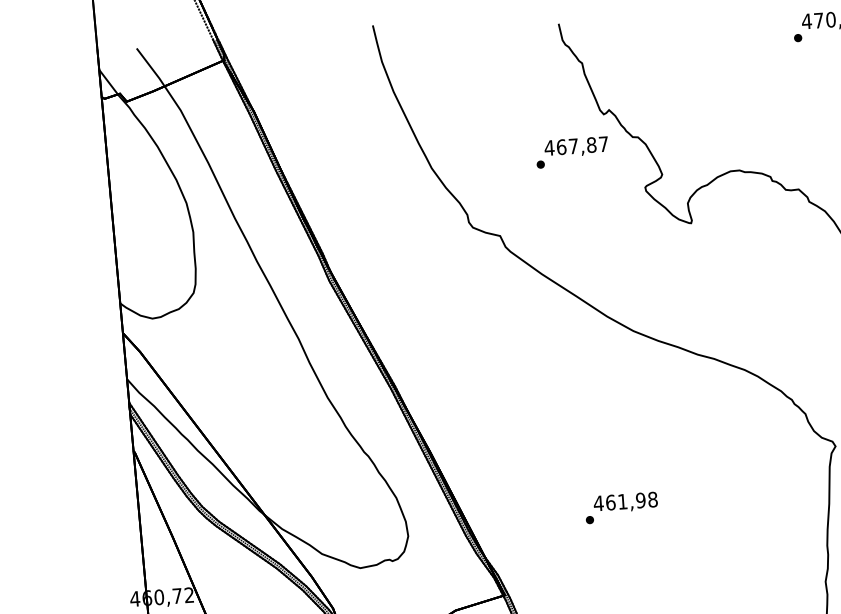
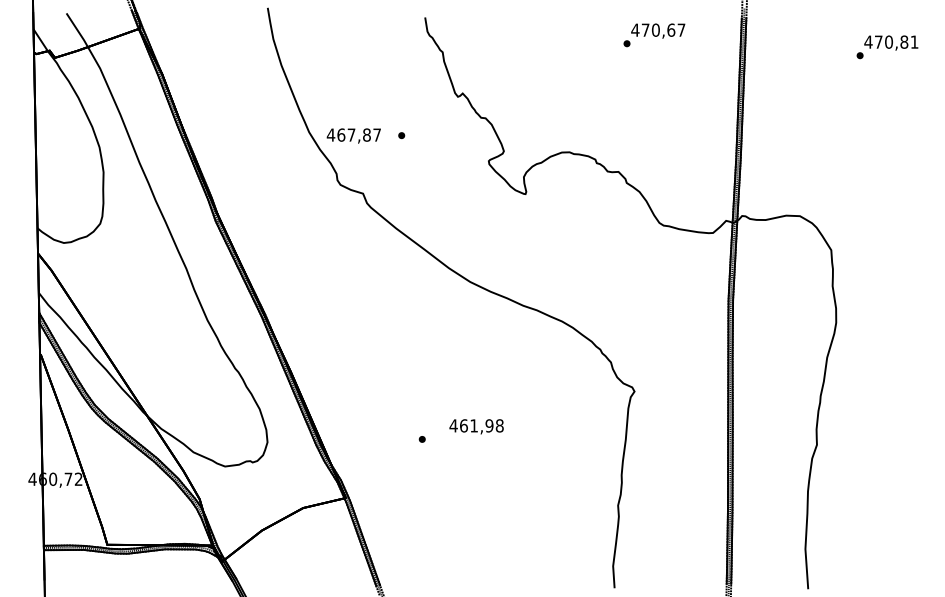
text: (575, 146) -> (353, 135), moved
text: (625, 502) -> (476, 426), moved

